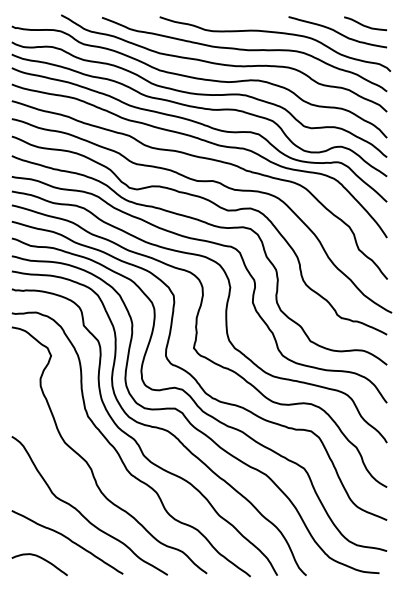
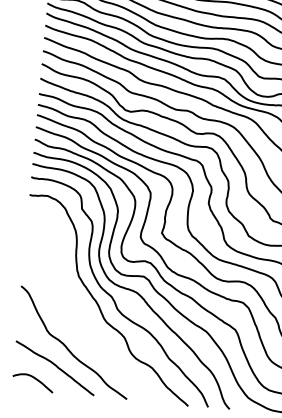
curve: (89, 464) -> (76, 312), removed

